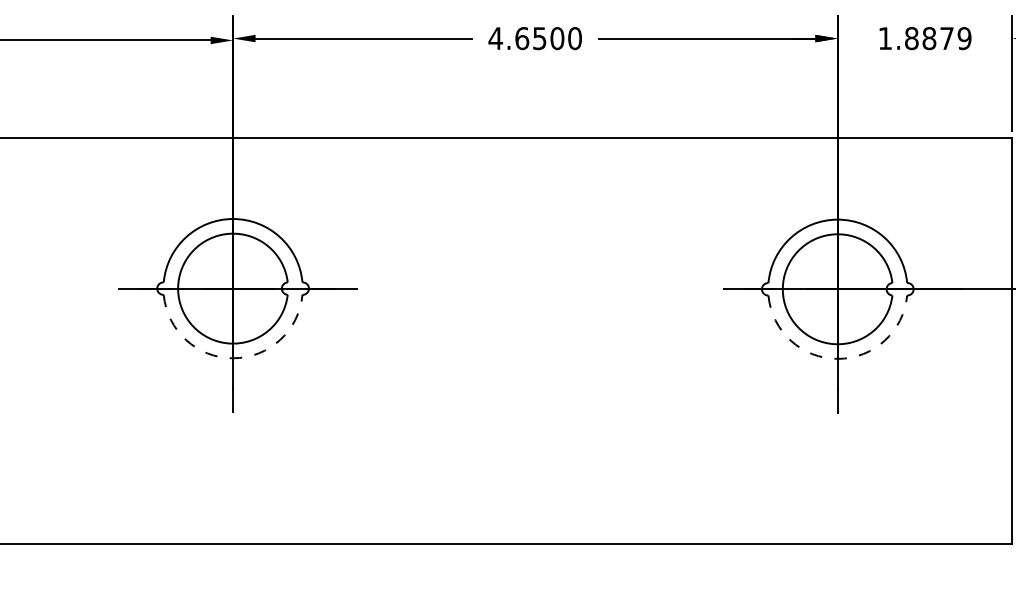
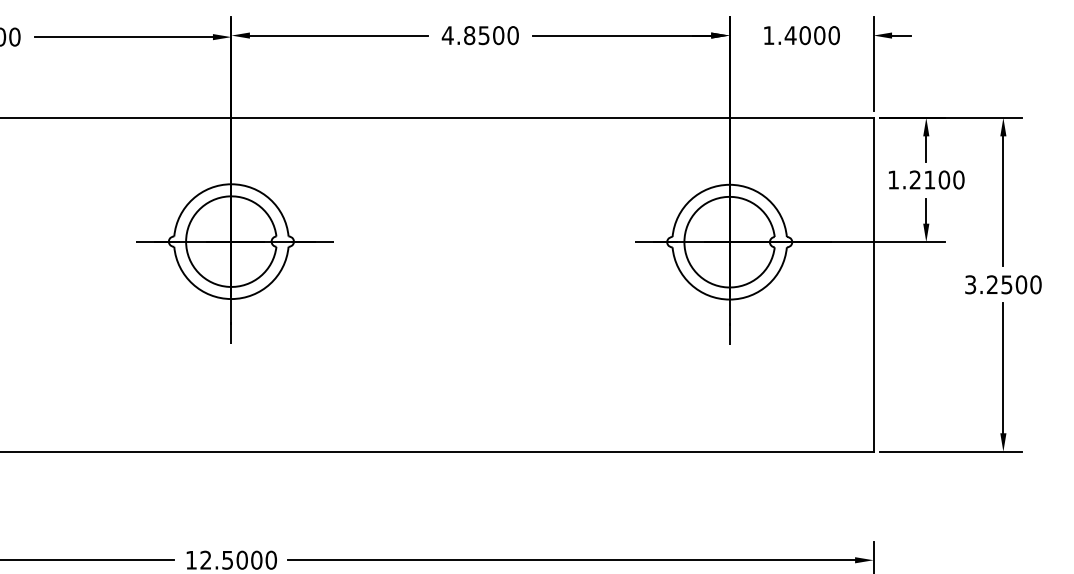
text: (522, 38) -> (469, 35), 4.6500 -> 4.8500
text: (937, 38) -> (811, 35), 1.8879 -> 1.4000
arc: (233, 358) -> (231, 299), dashed -> solid
arc: (837, 358) -> (729, 299), dashed -> solid

